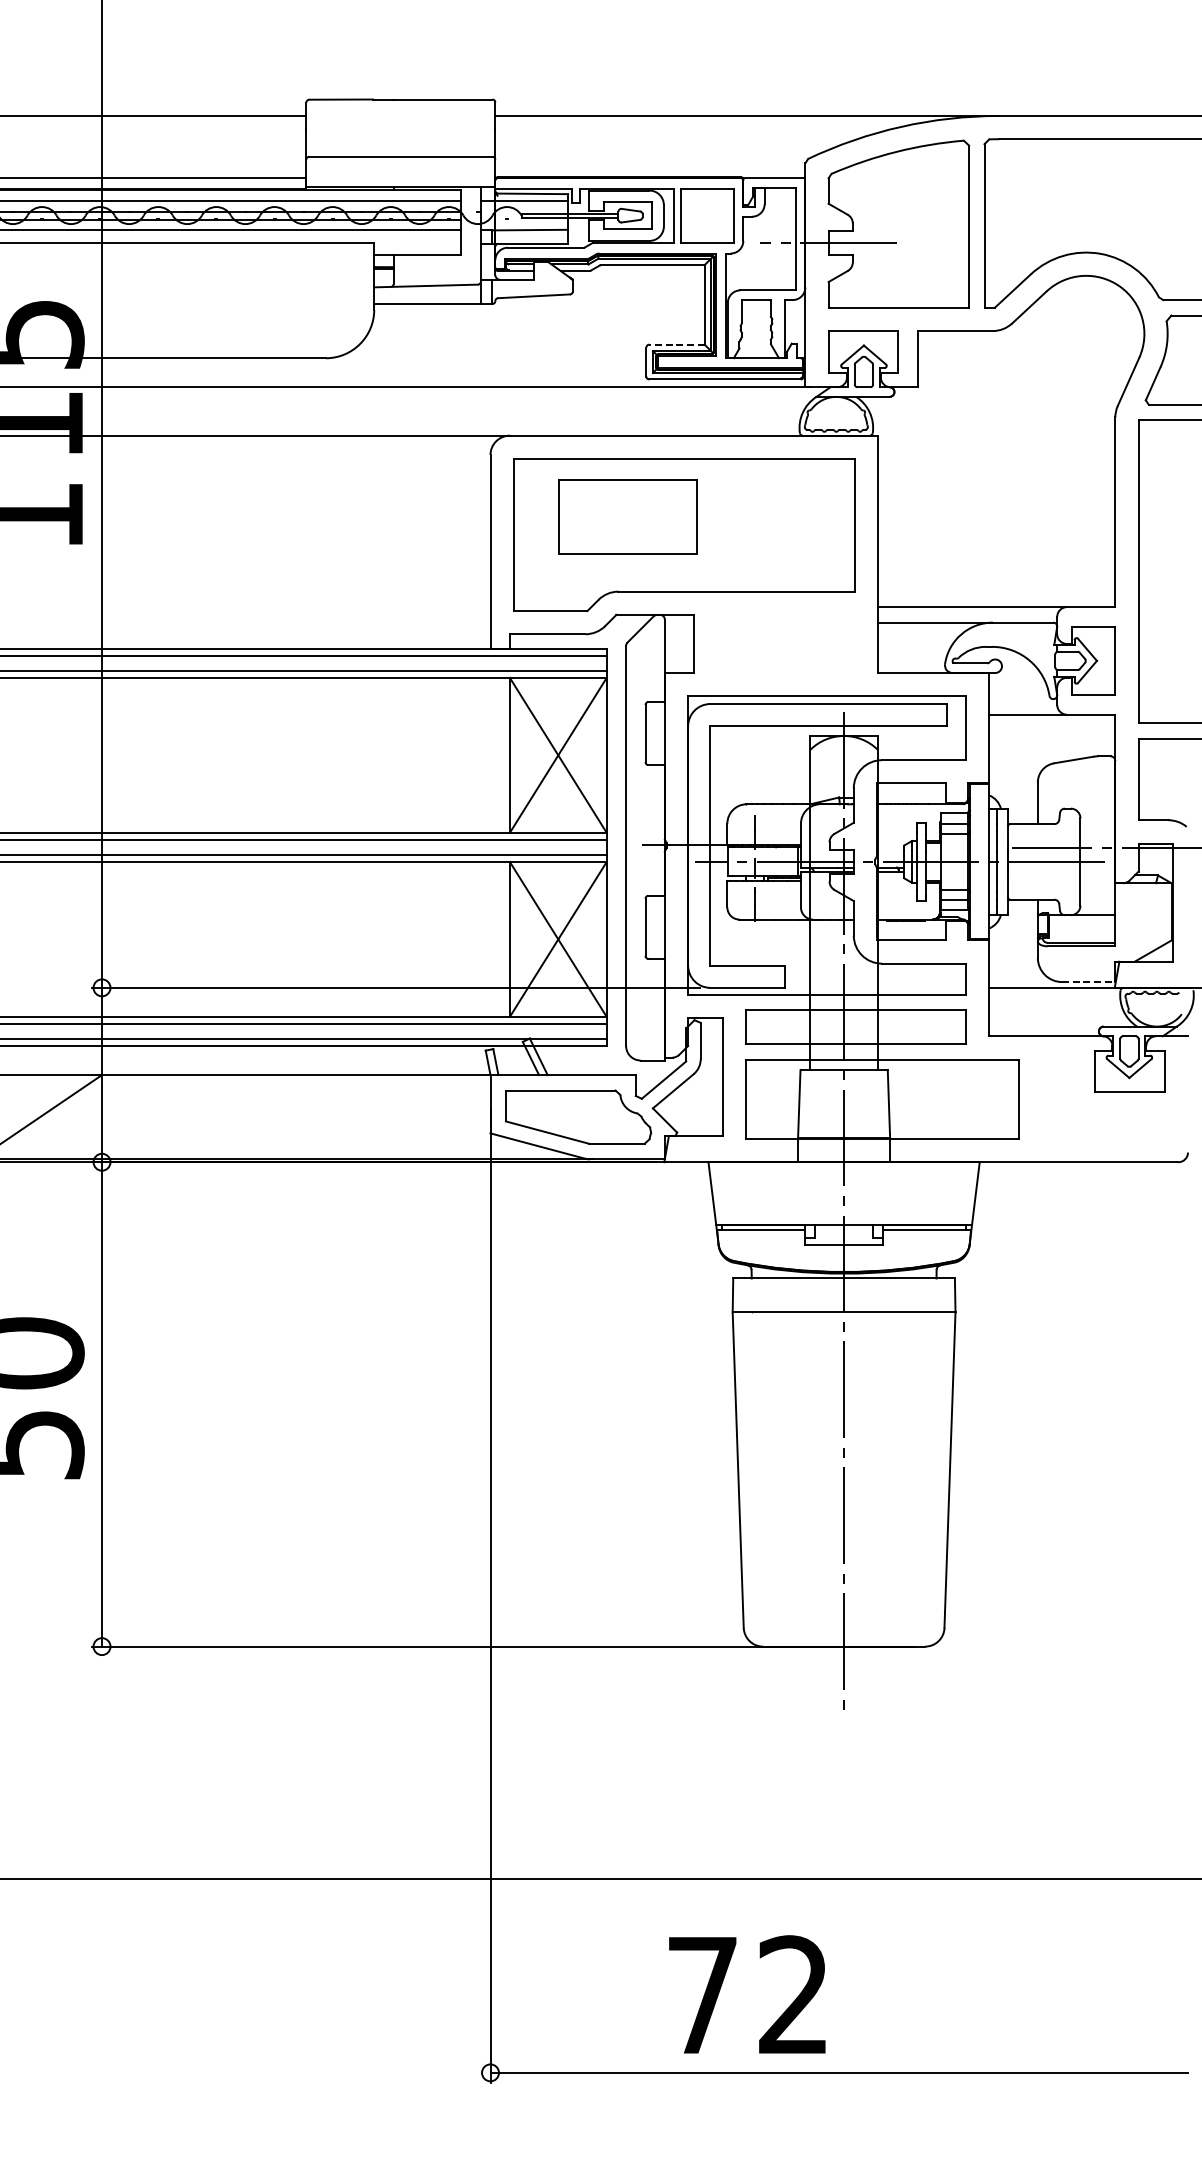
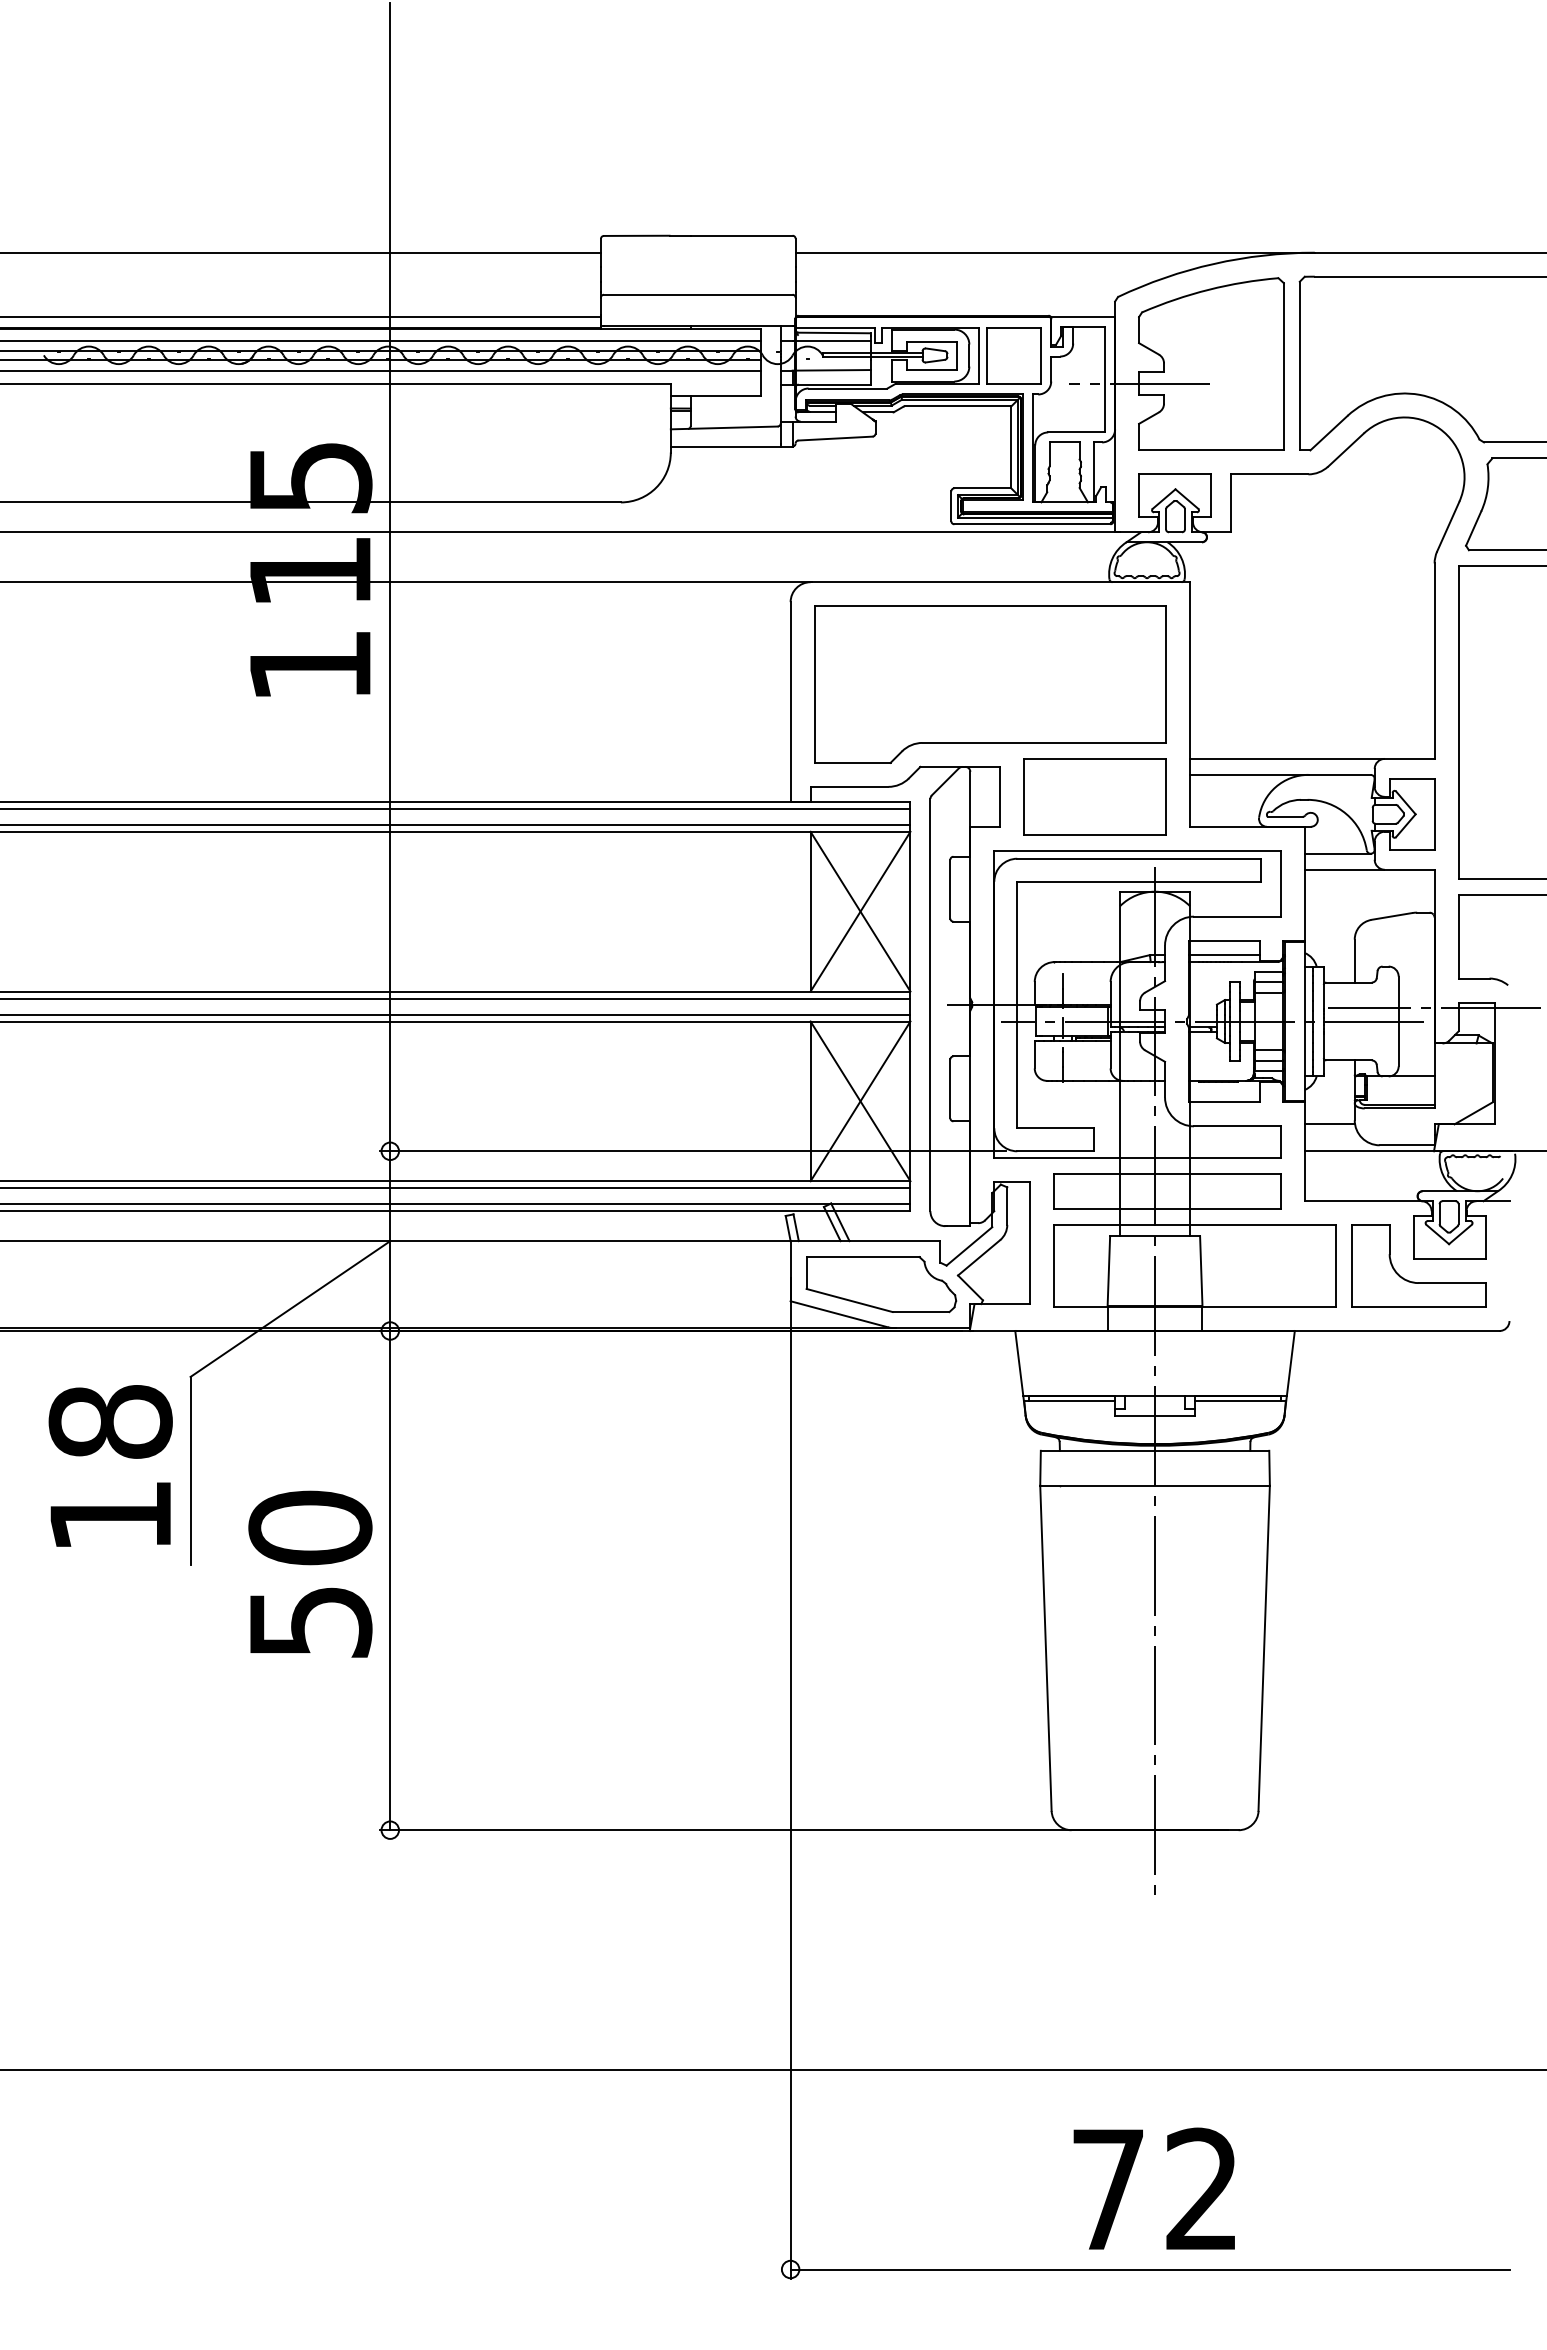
line: (676, 344) -> (982, 488), dashed -> solid
part: (627, 516) -> (1094, 796), moved
line: (1021, 698) -> (1337, 853), added
line: (911, 797) -> (1224, 955), added
line: (1013, 961) -> (1329, 1124), added
line: (1089, 982) -> (1407, 1145), dashed -> solid
part: (1095, 1114) -> (1414, 1281), added
text: (746, 1994) -> (1153, 2188), moved

